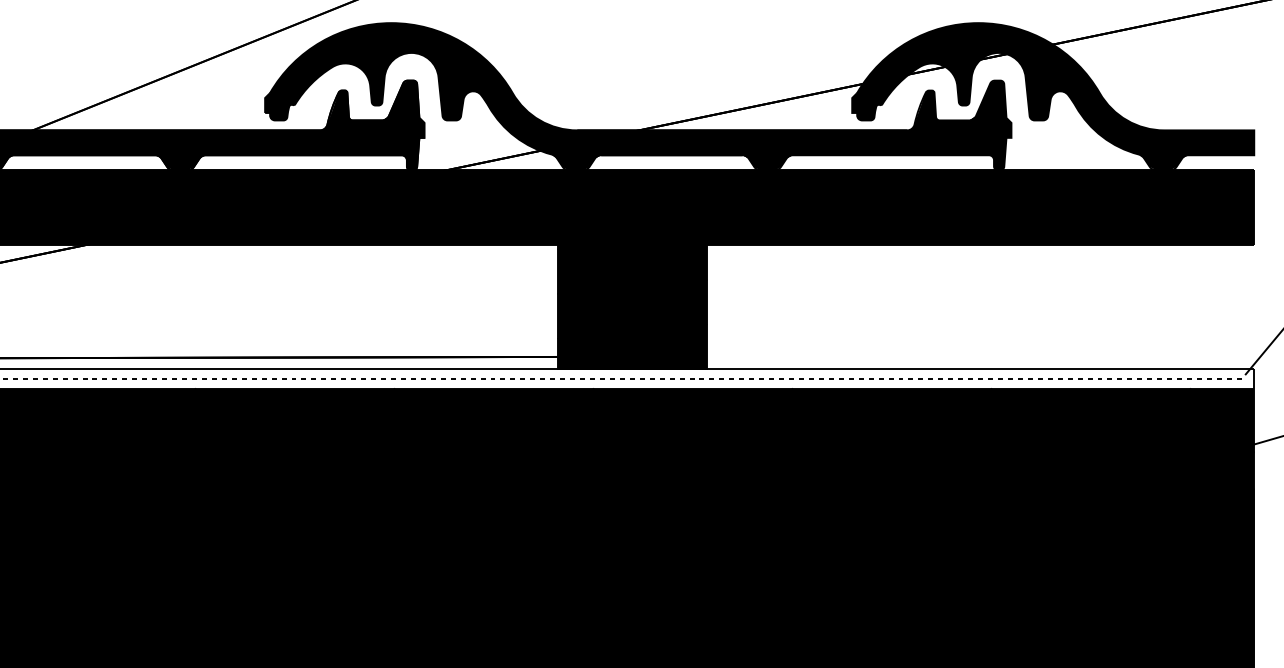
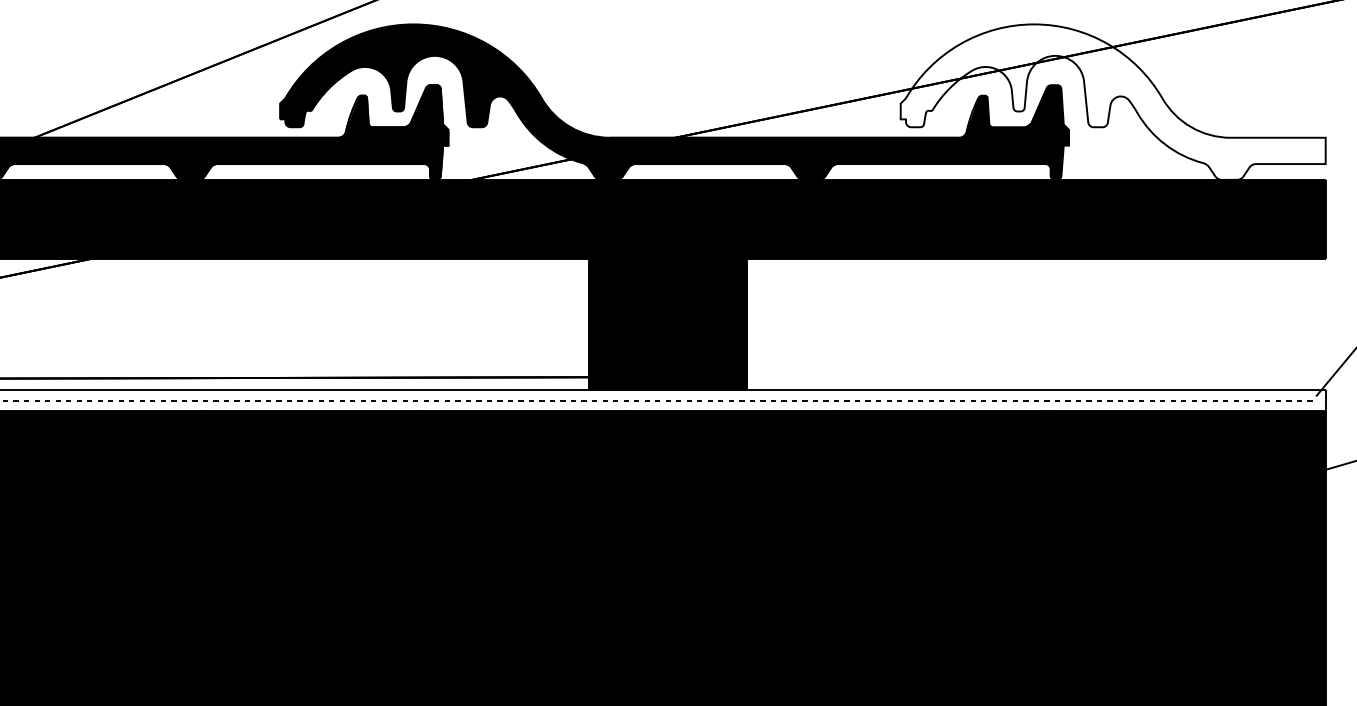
fill: (1052, 96) -> (1112, 101), removed

